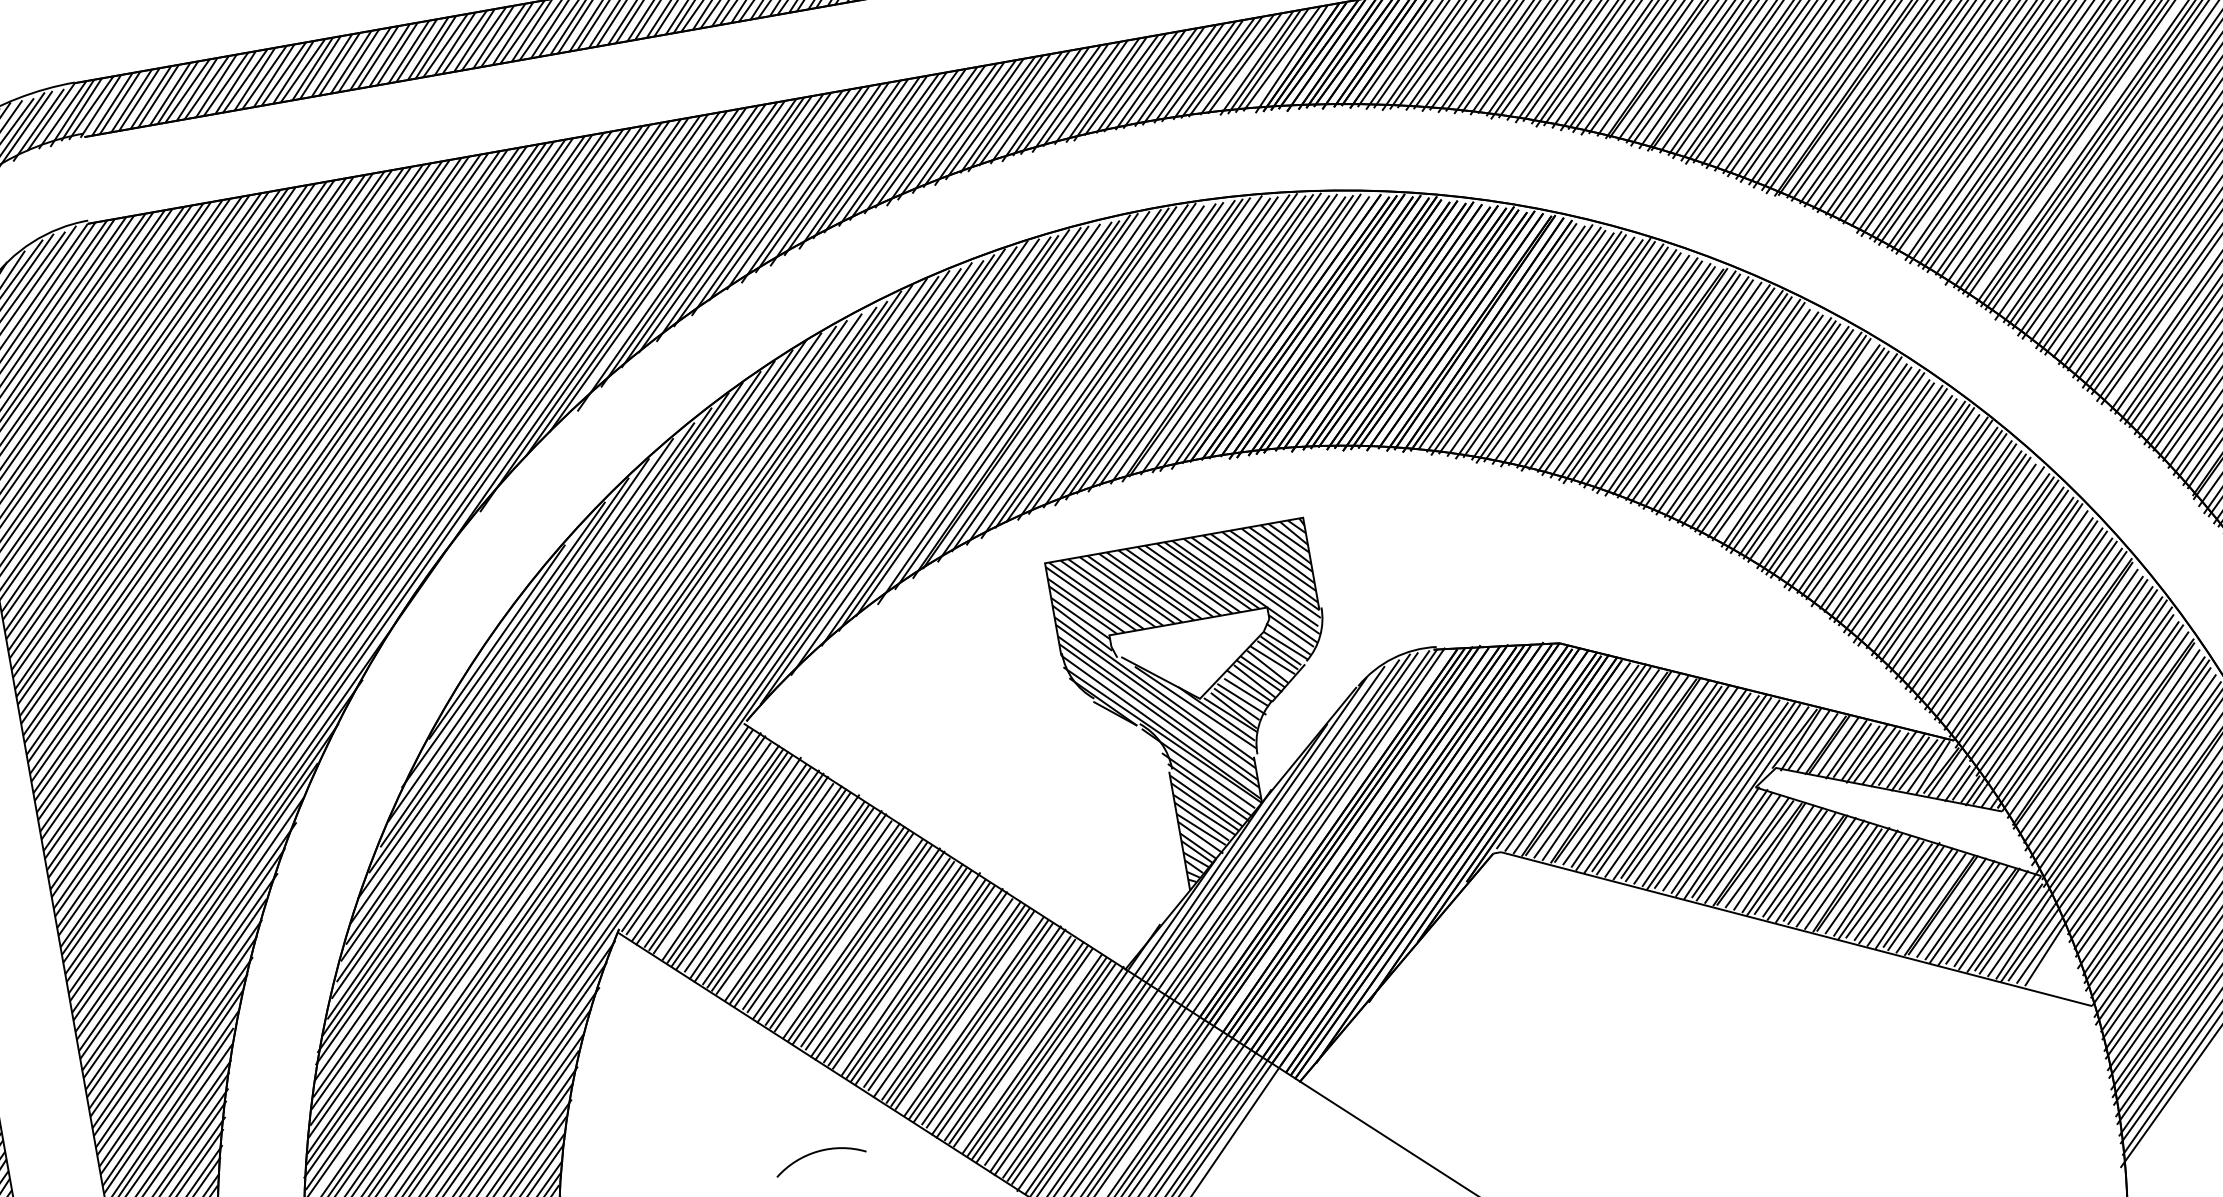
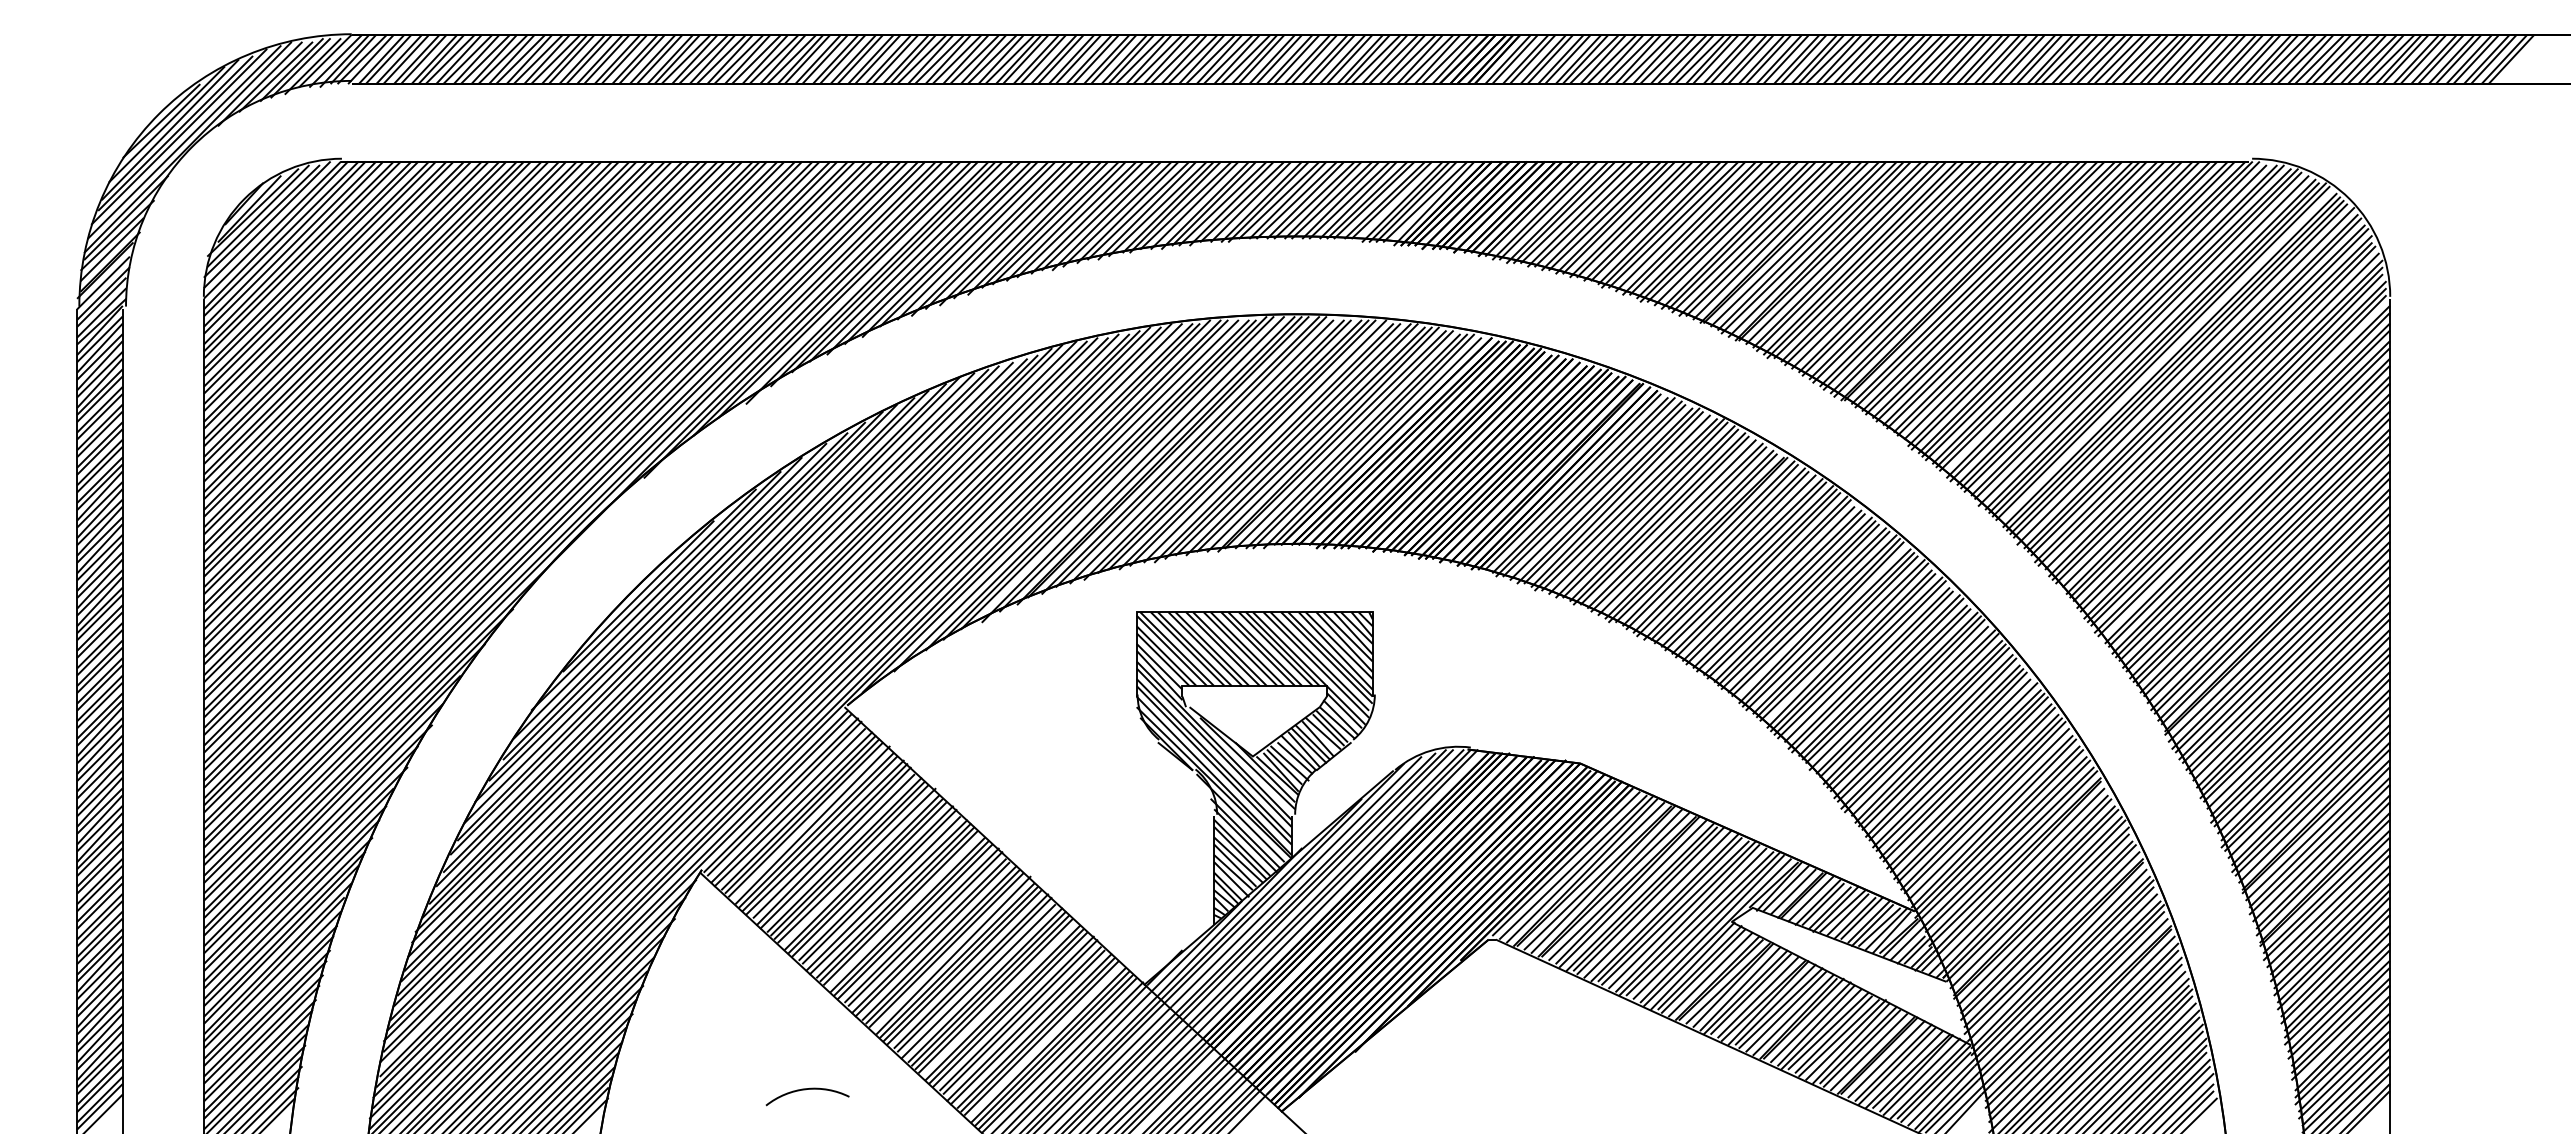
arc: (817, 1153) -> (805, 1090), moved

